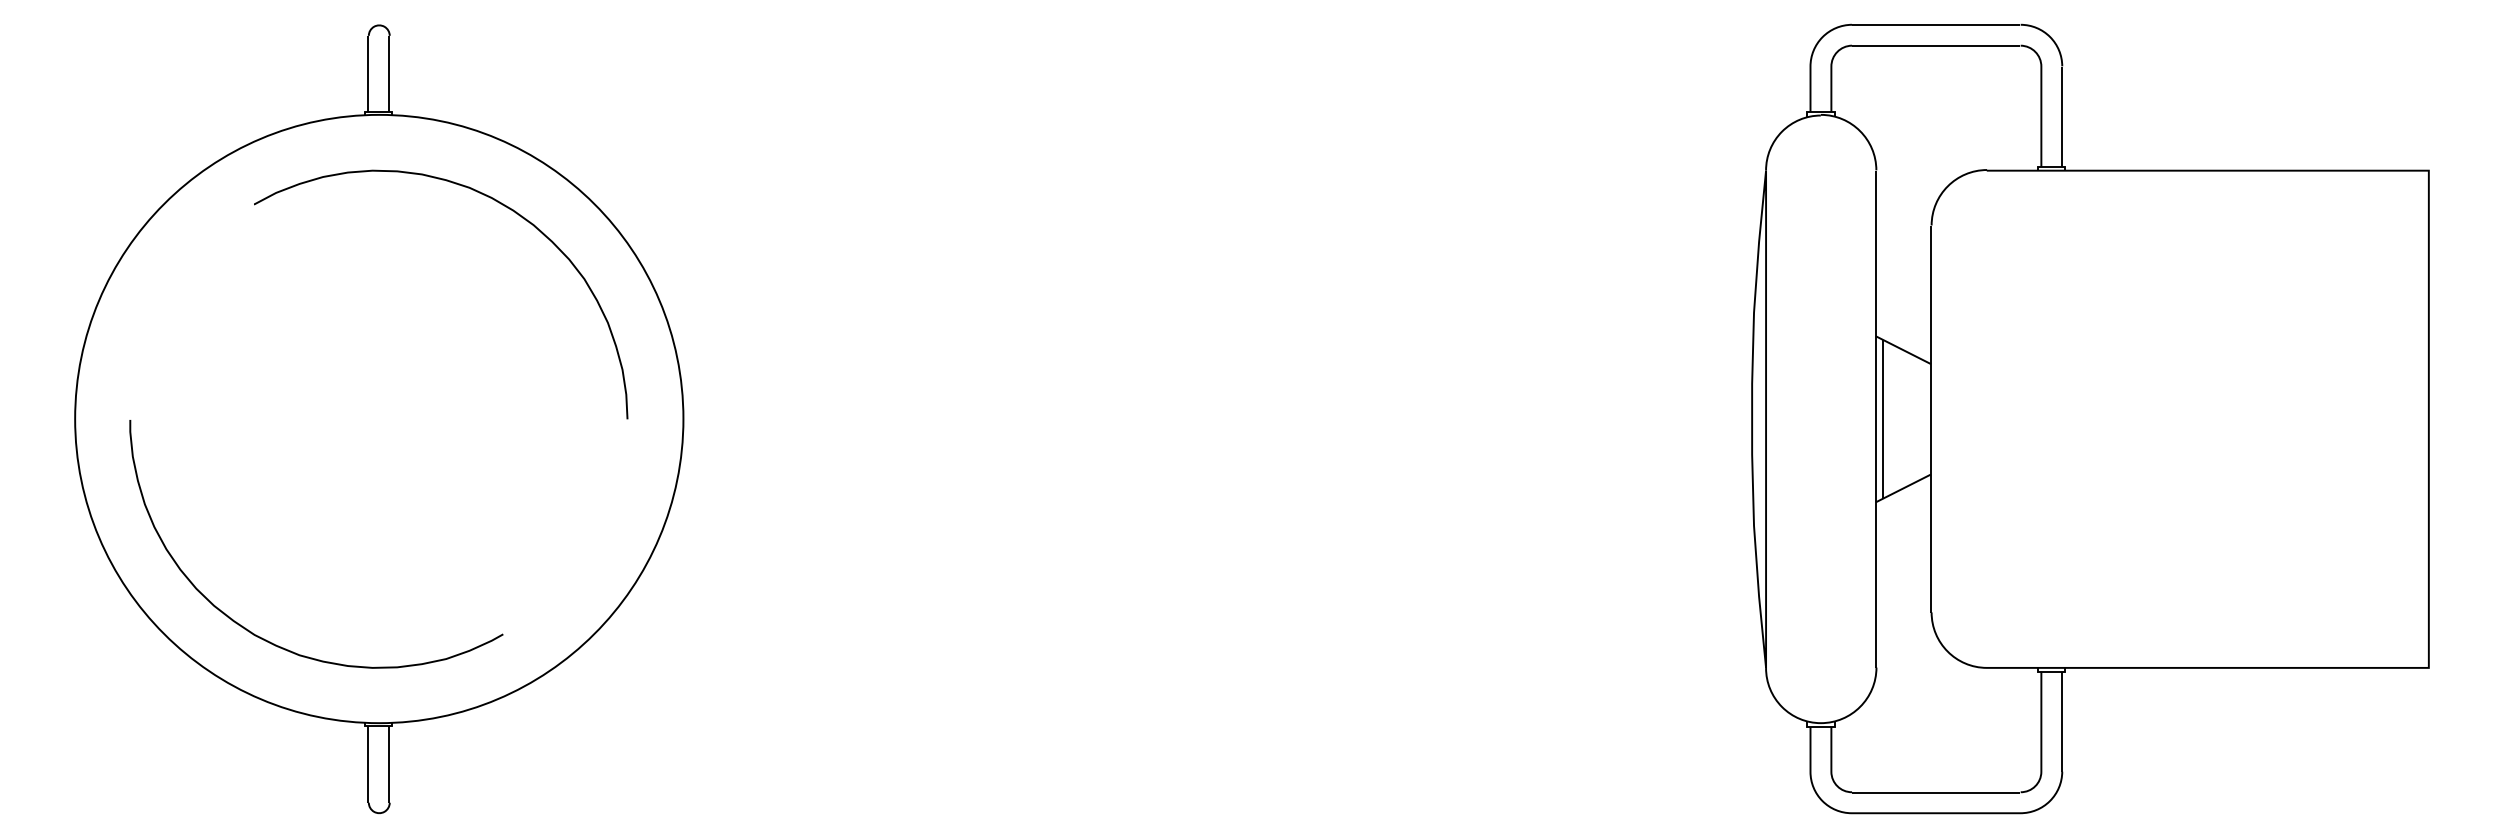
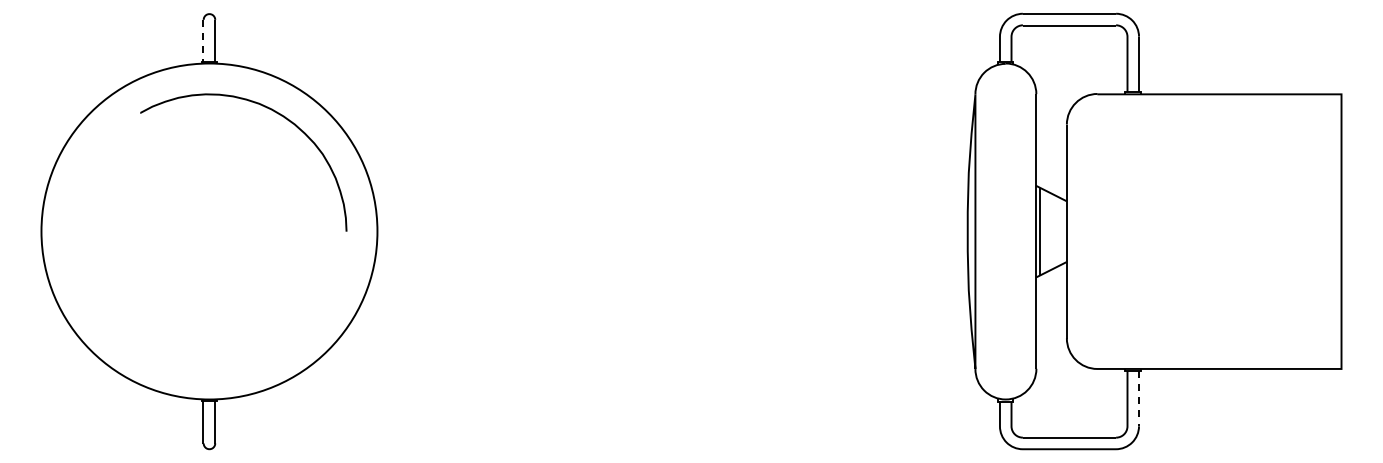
line: (368, 75) -> (203, 41), solid -> dashed
curve: (268, 639) -> (148, 353), removed
line: (2061, 721) -> (1138, 398), solid -> dashed

